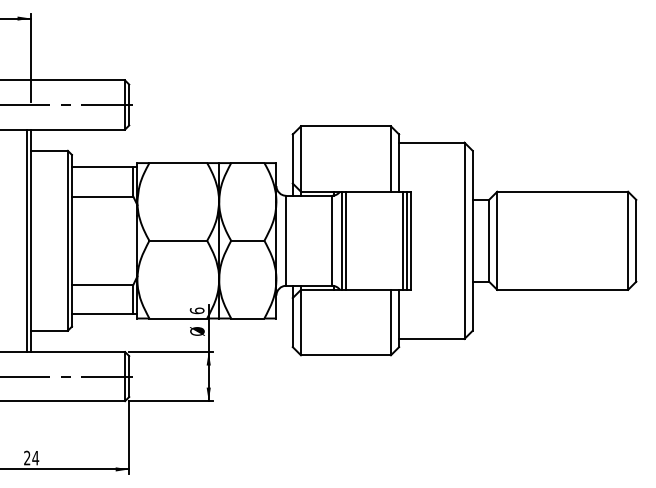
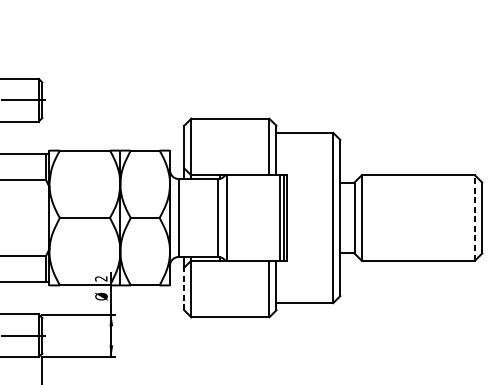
line: (345, 240) -> (229, 217), removed
line: (628, 240) -> (475, 217), solid -> dashed
text: (196, 310) -> (100, 278), 6 -> 2
line: (292, 322) -> (183, 288), solid -> dashed

